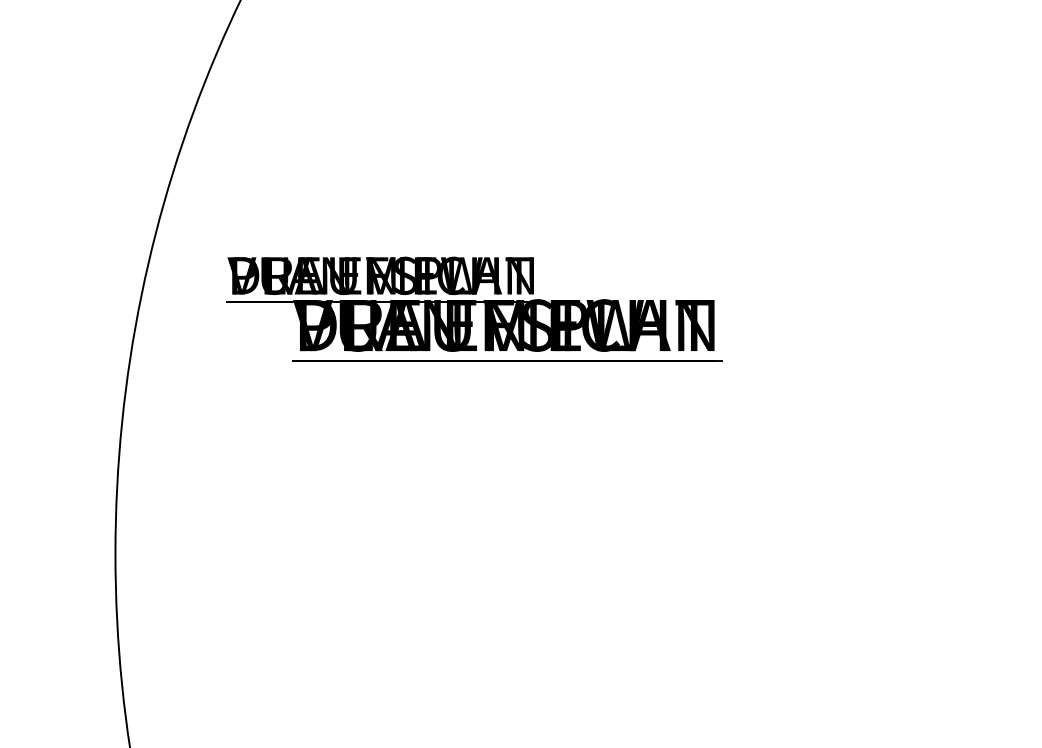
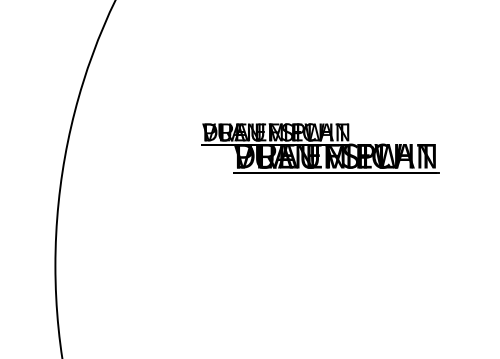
part: (474, 309) -> (320, 148), moved

